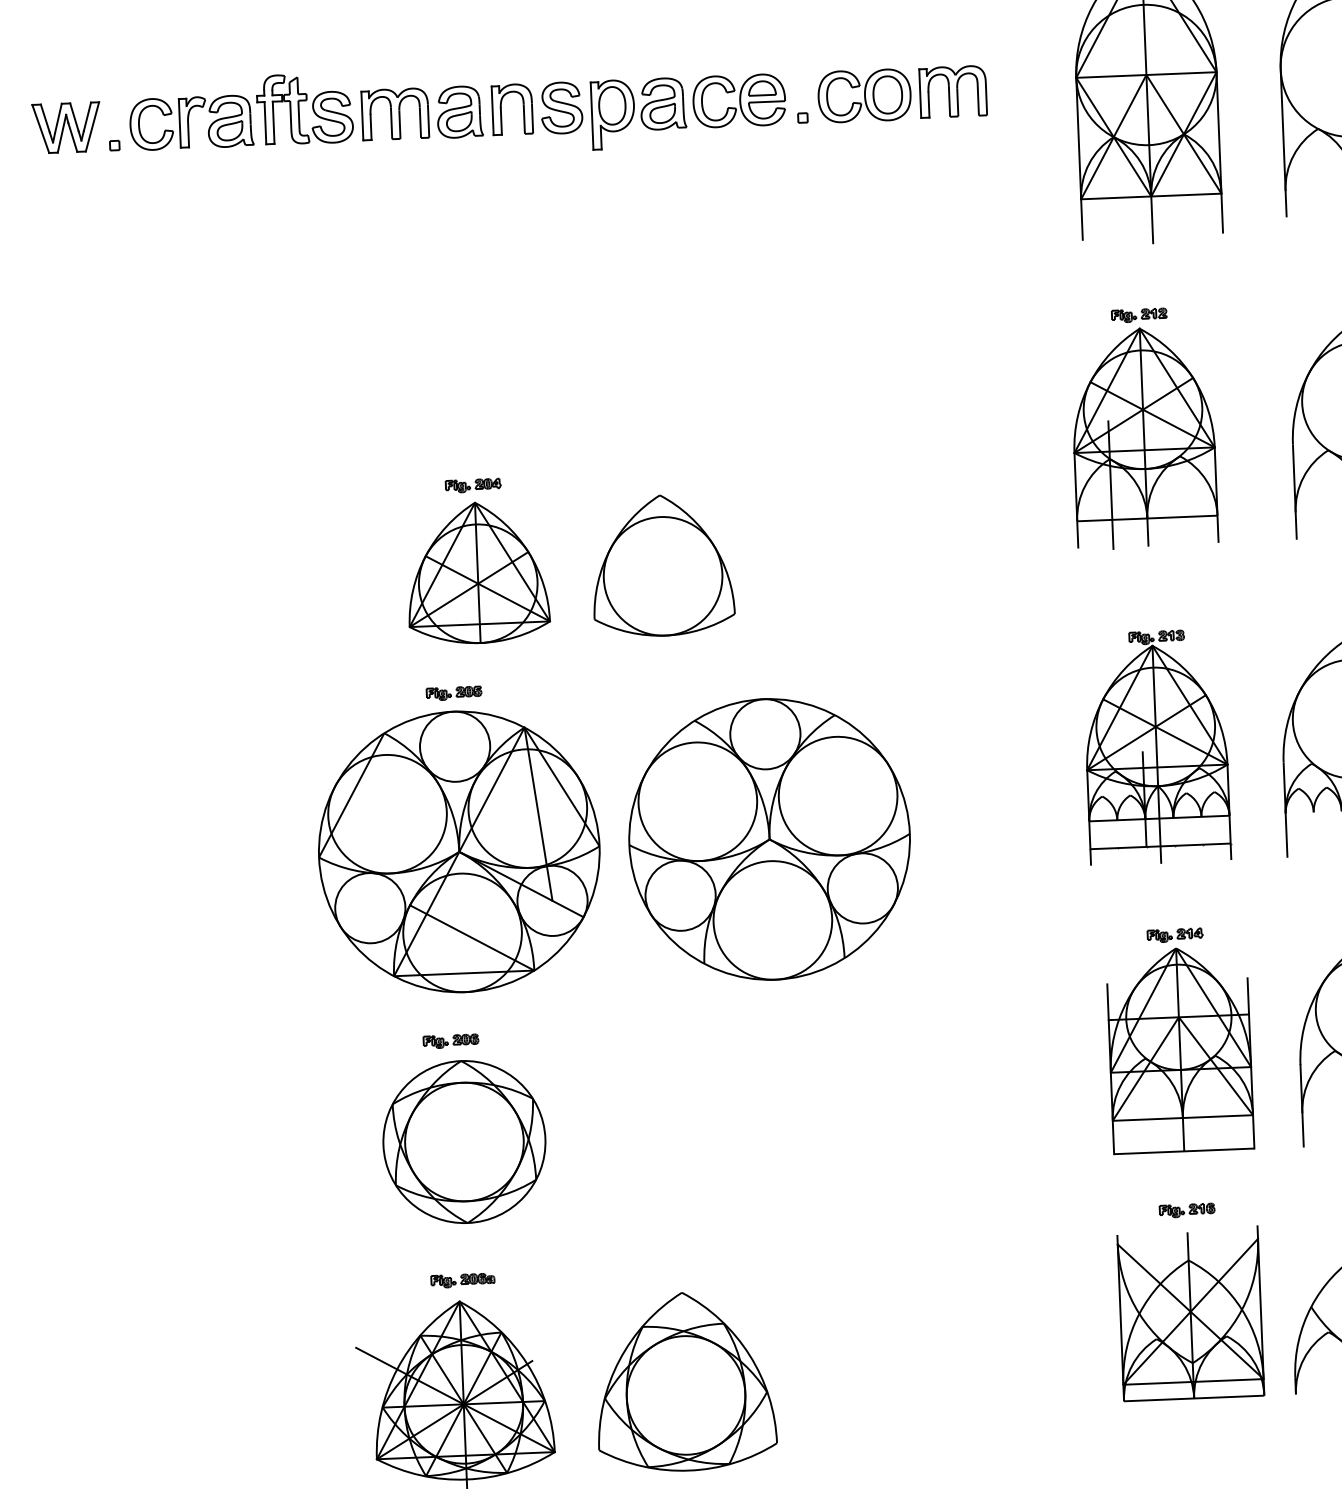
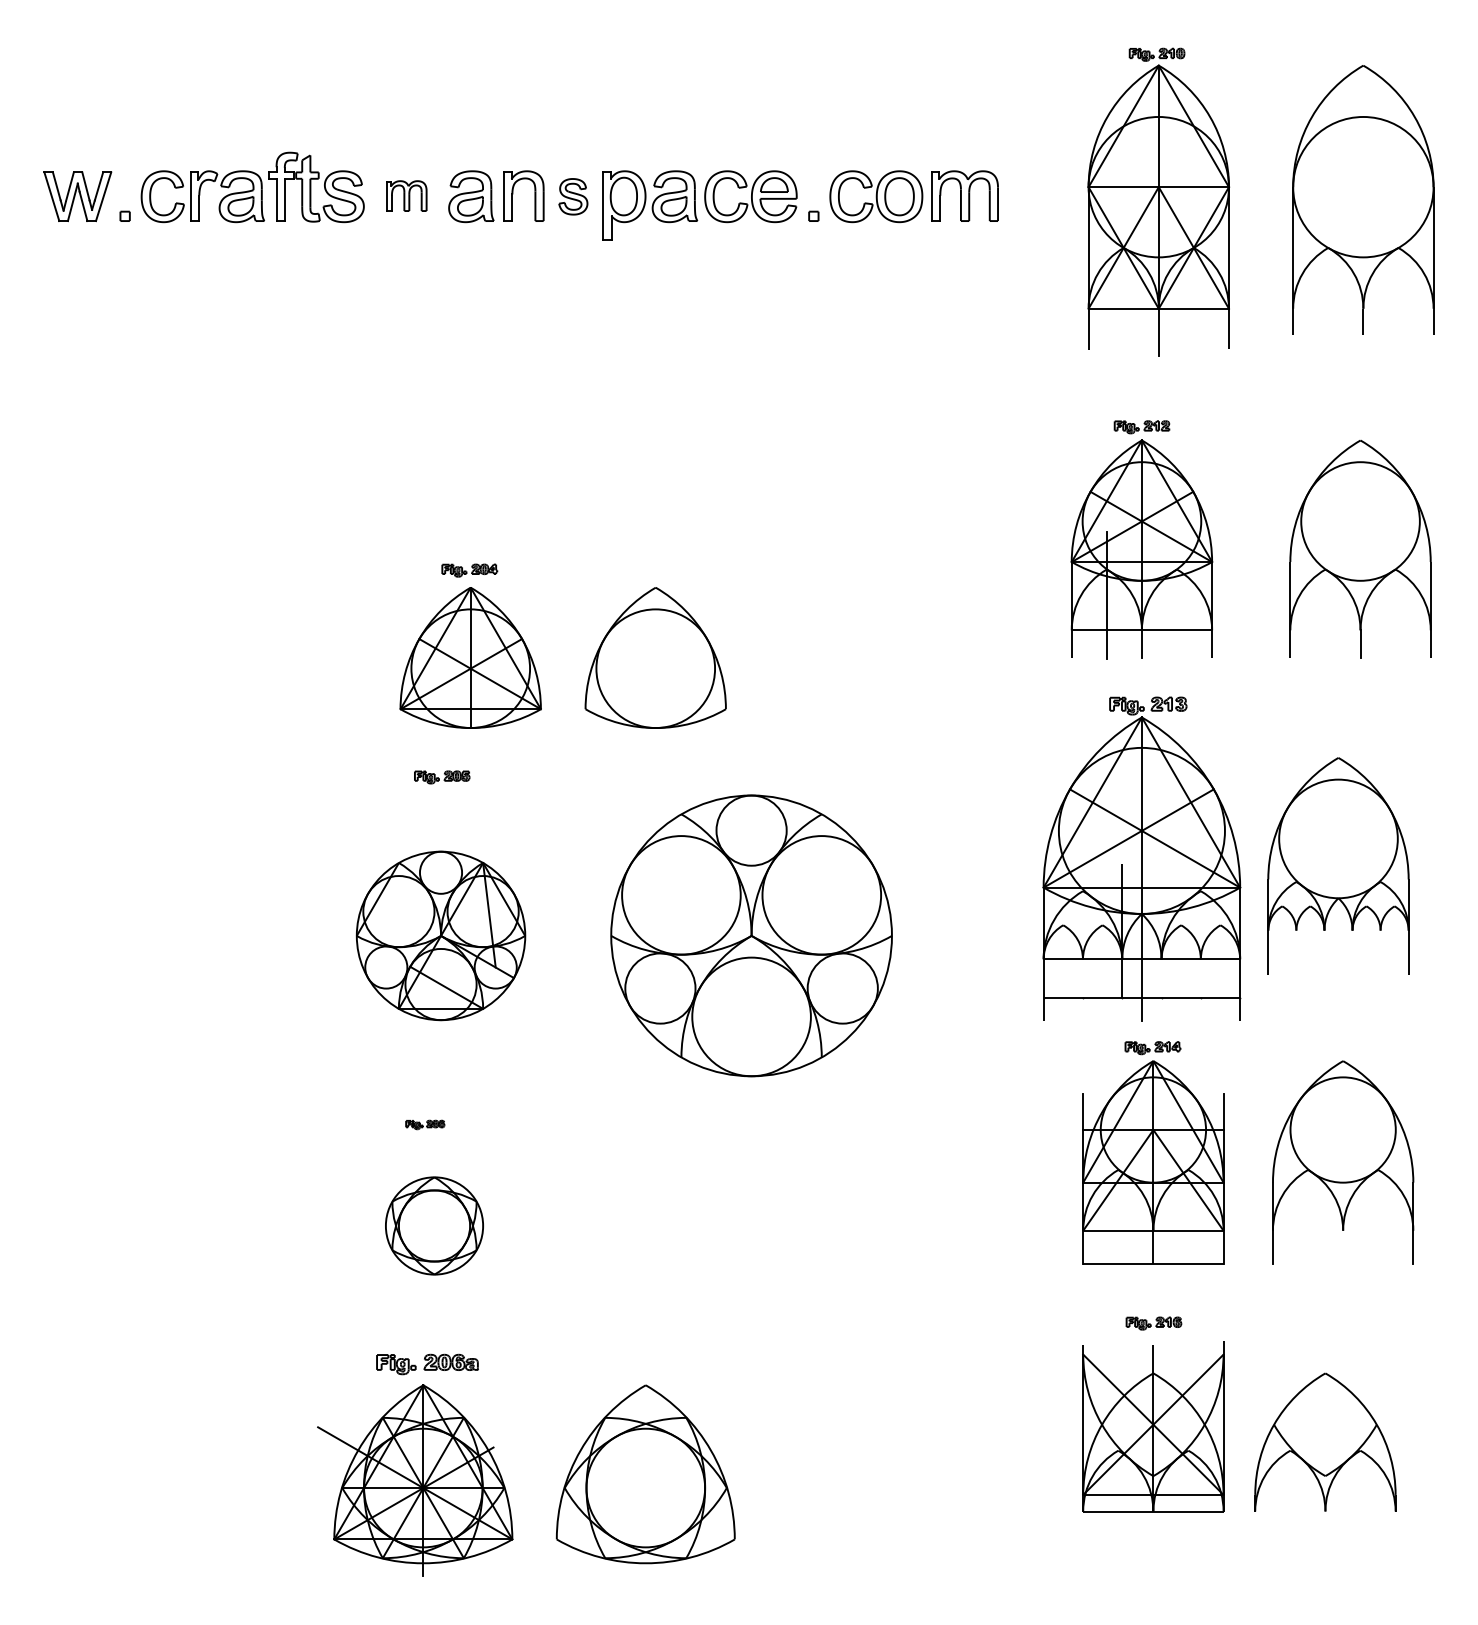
part: (561, 107) -> (573, 196), size x0.7
part: (395, 113) -> (406, 195), size x0.6
part: (1156, 746) -> (1141, 858), size x1.4
part: (458, 851) -> (440, 935), size x0.6
part: (451, 1041) -> (425, 1124), size x0.7
part: (464, 1141) -> (434, 1225), size x0.6
part: (462, 1280) -> (427, 1364), size x1.6

